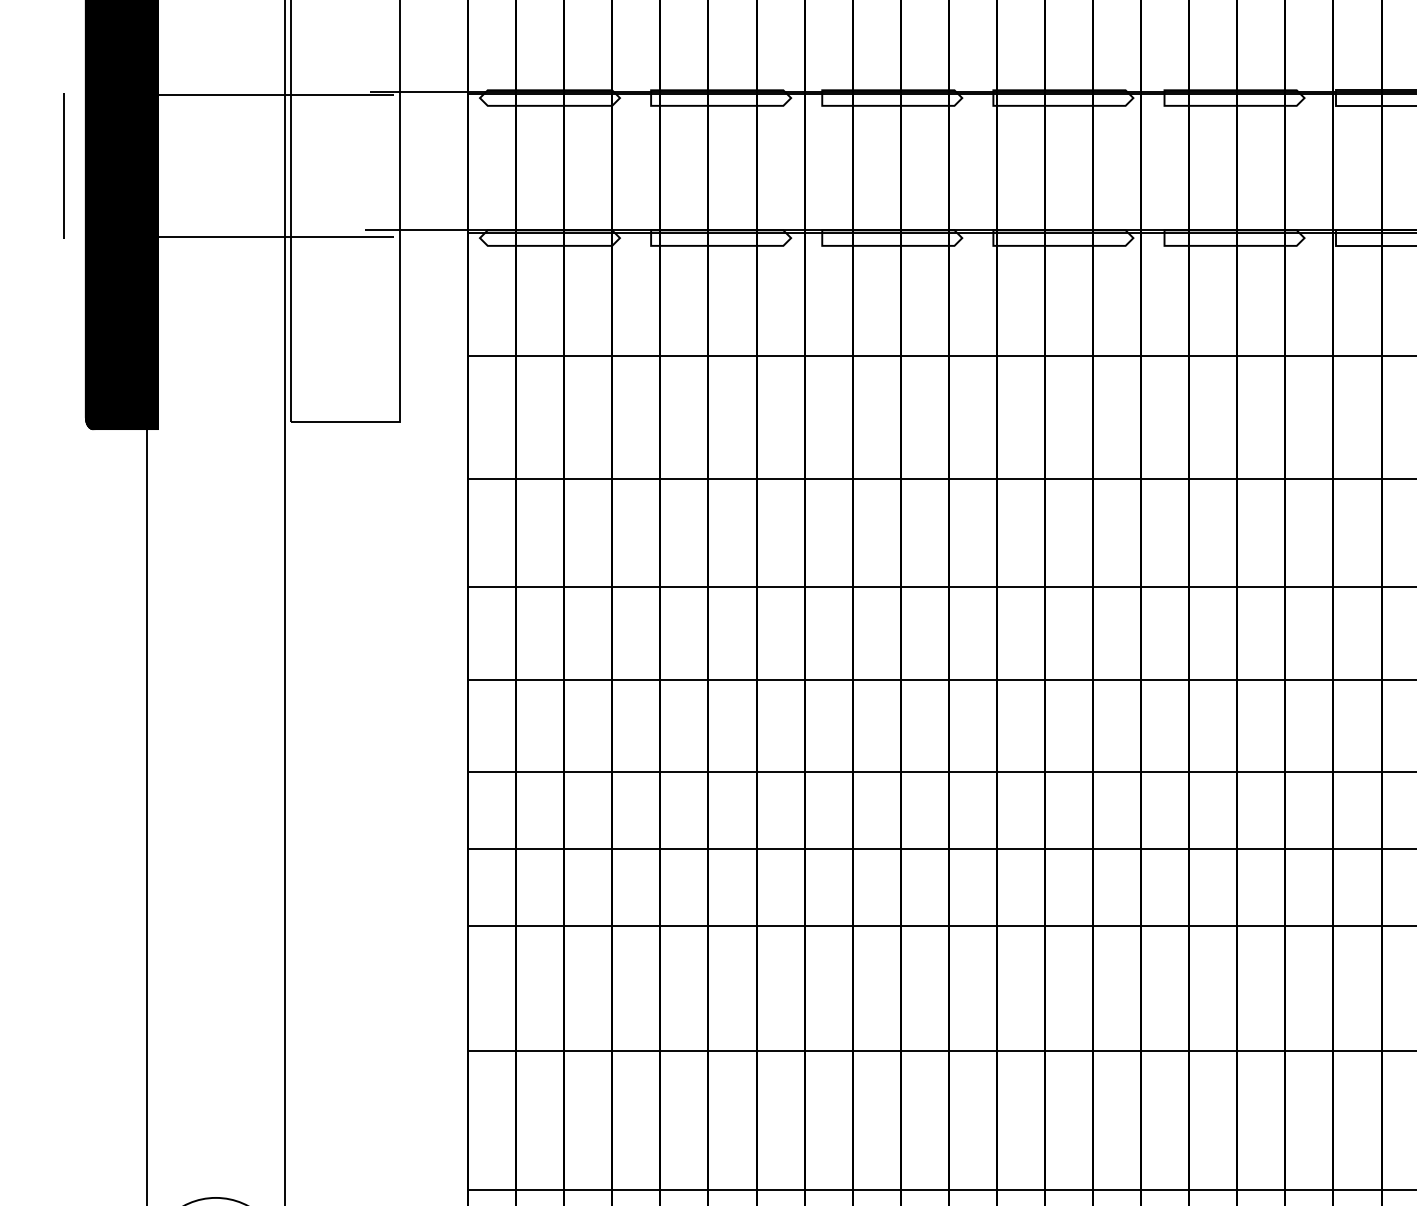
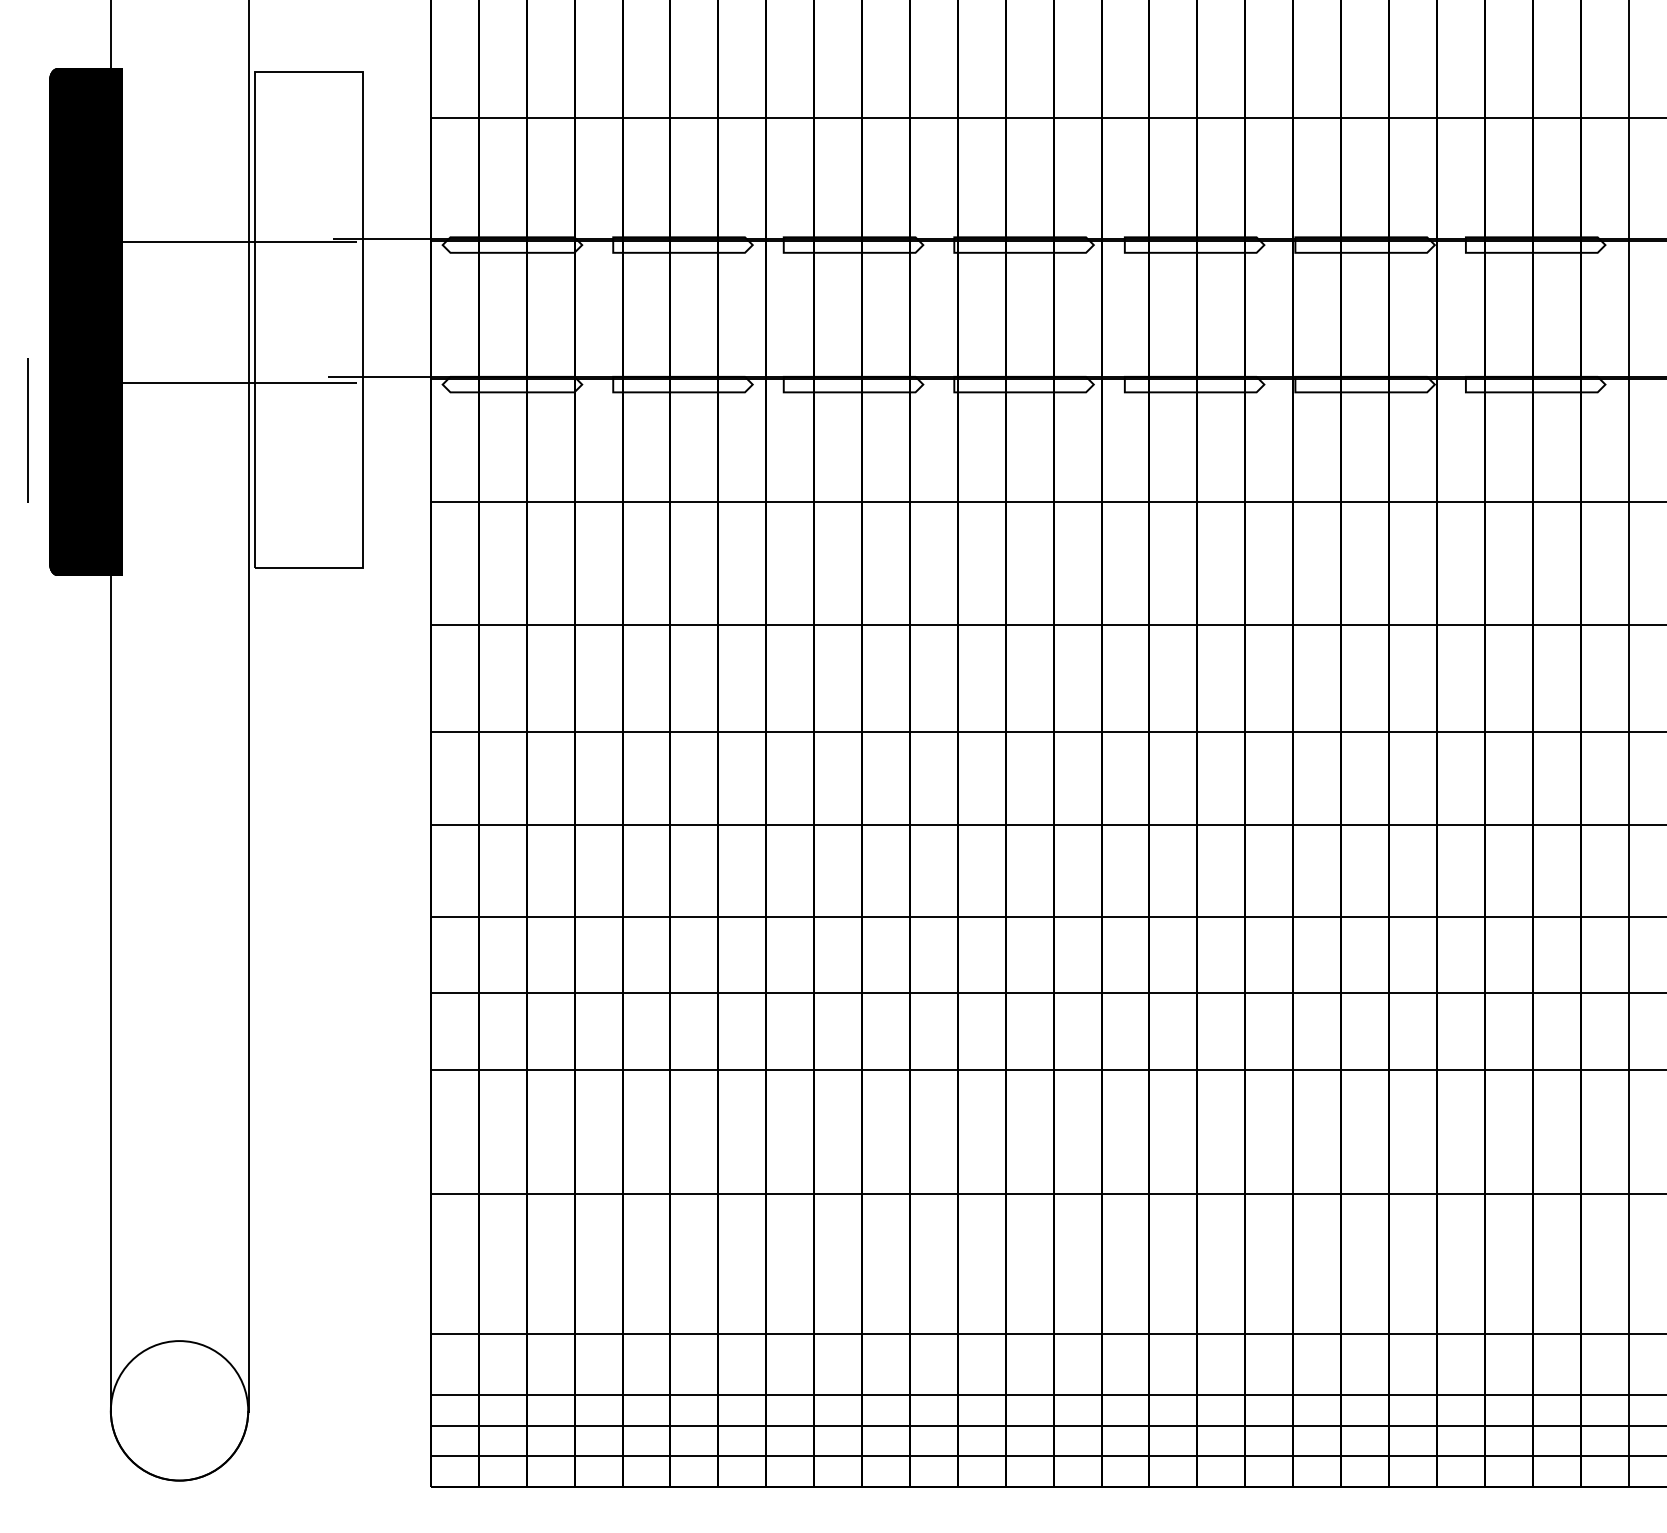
line: (63, 165) -> (27, 430), moved

